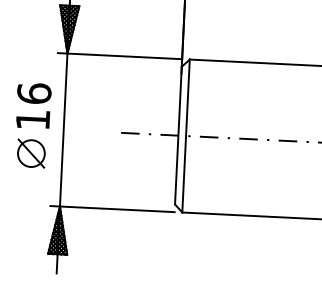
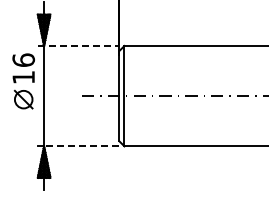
line: (119, 55) -> (78, 45), solid -> dashed
part: (32, 125) -> (23, 81), moved
line: (116, 209) -> (81, 146), solid -> dashed

